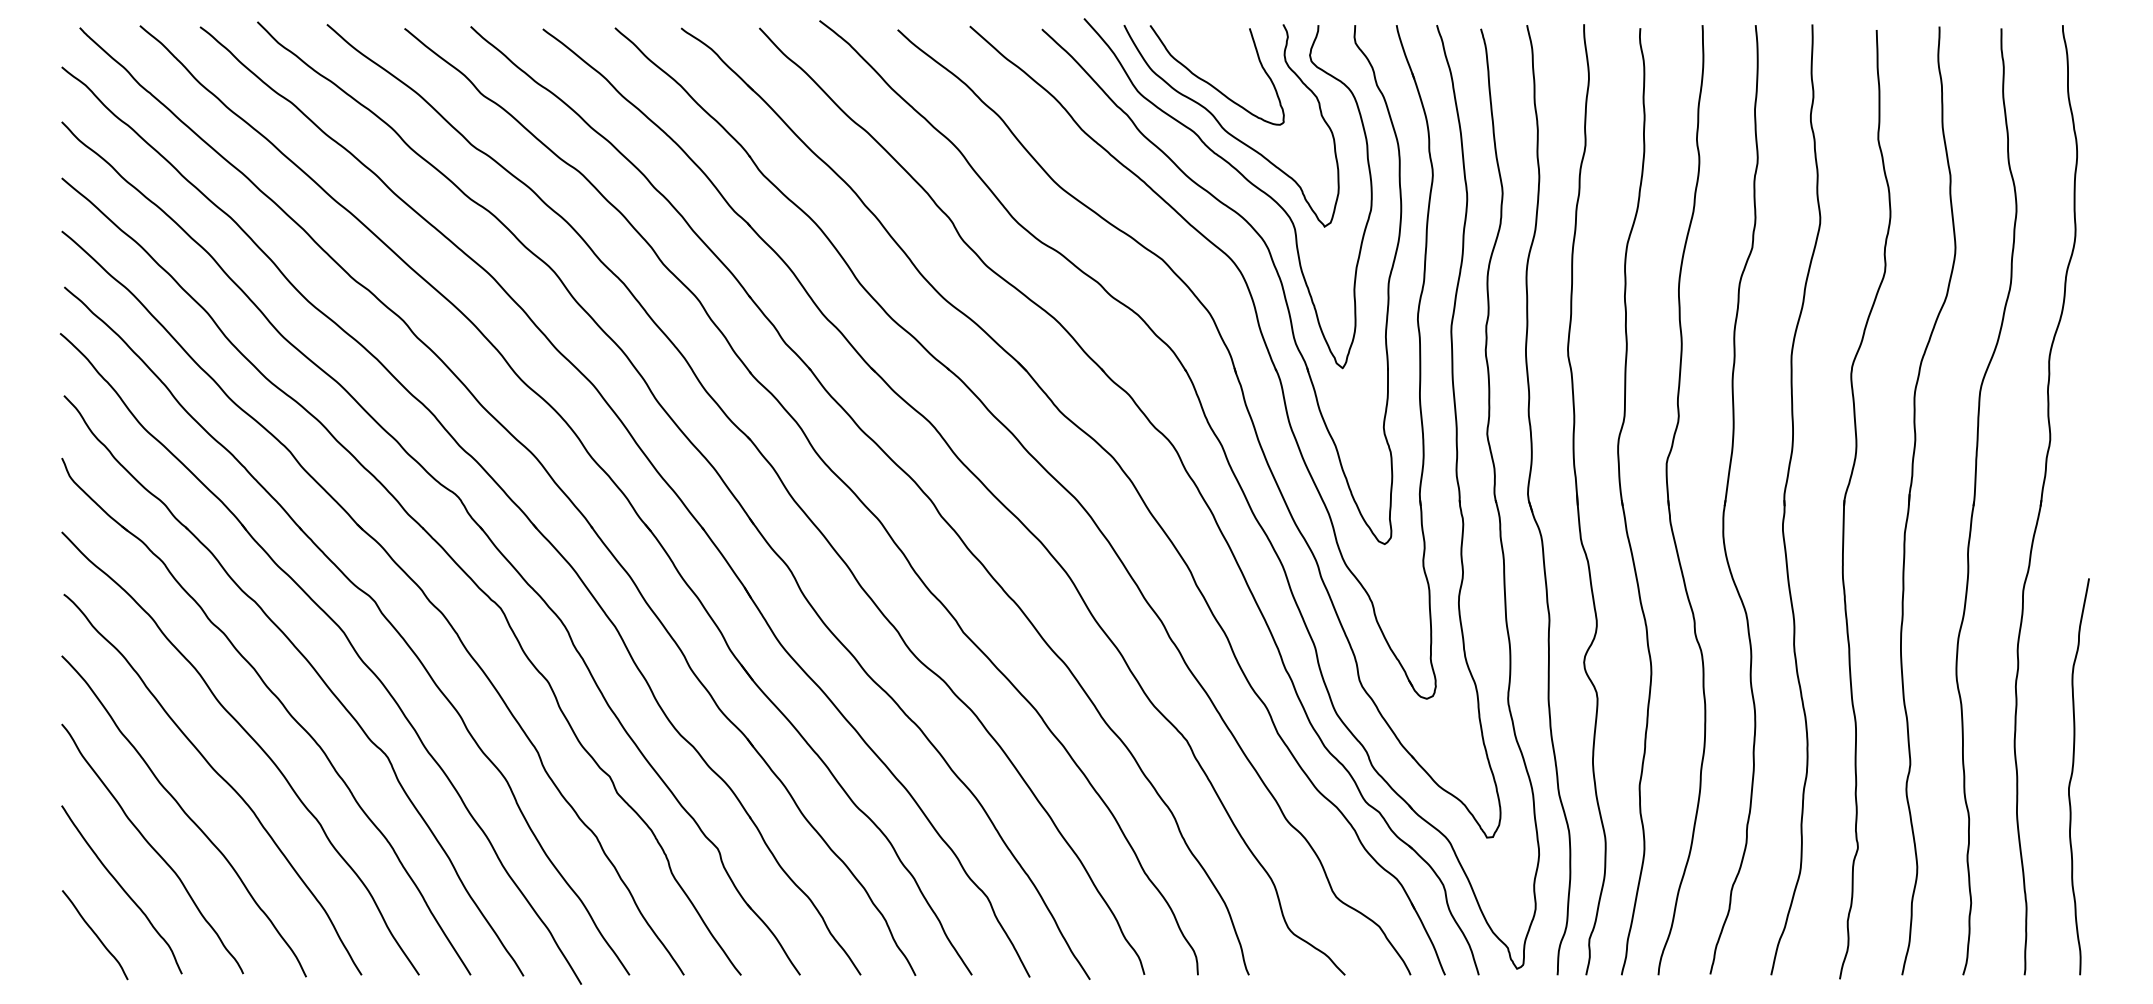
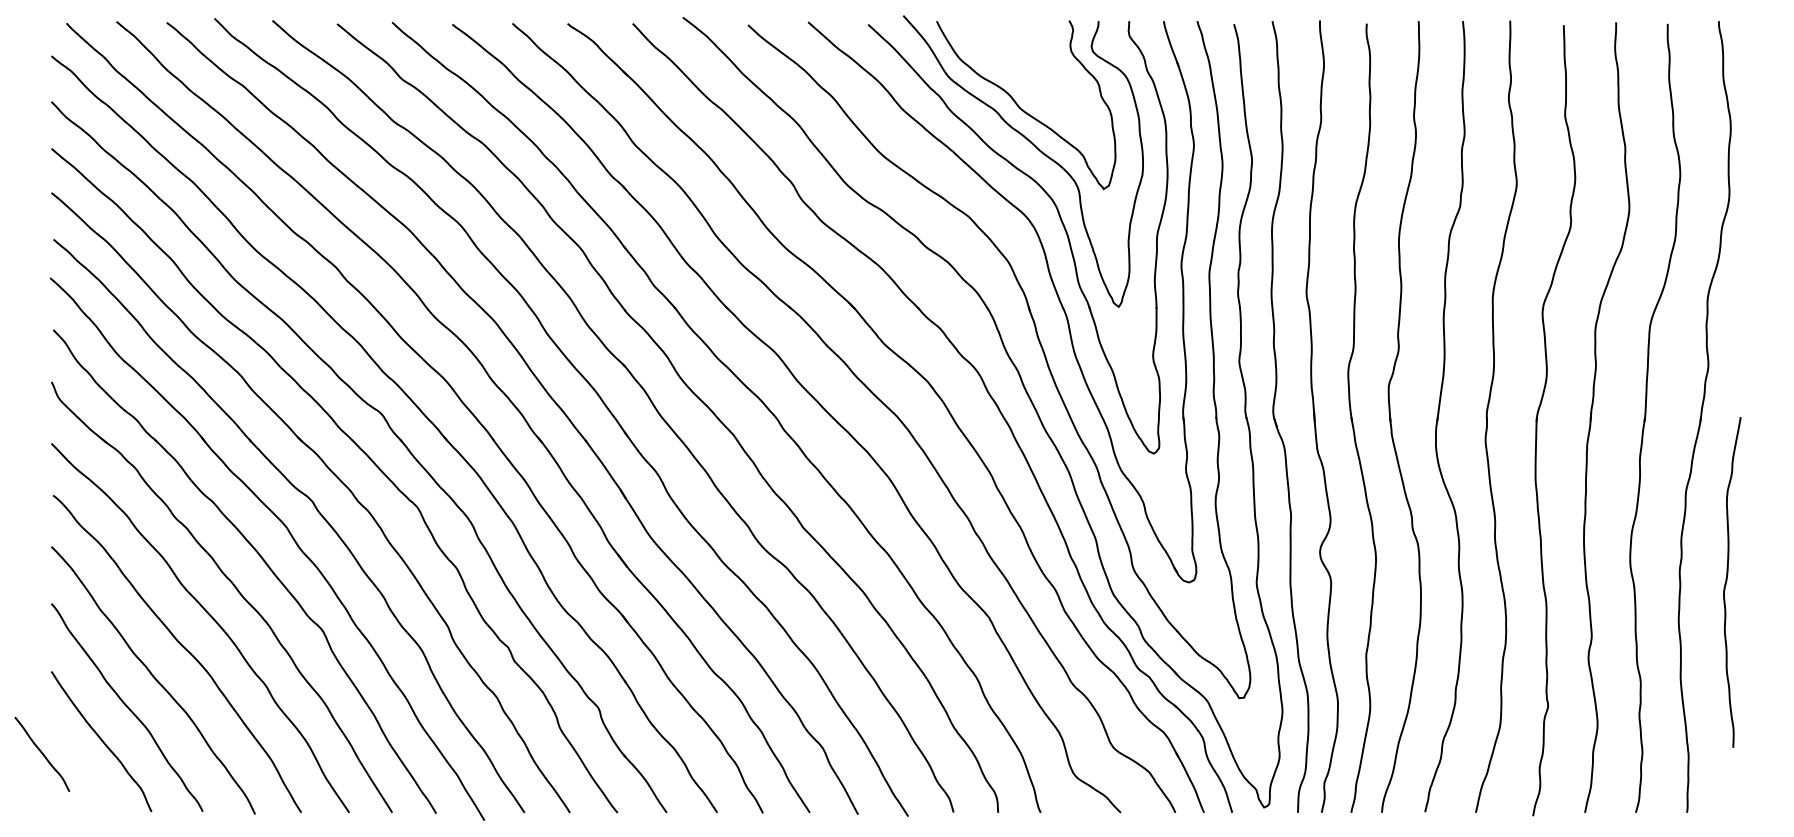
curve: (1210, 83) -> (1008, 69), removed
curve: (2073, 775) -> (1727, 581), moved
curve: (95, 934) -> (42, 753), moved

